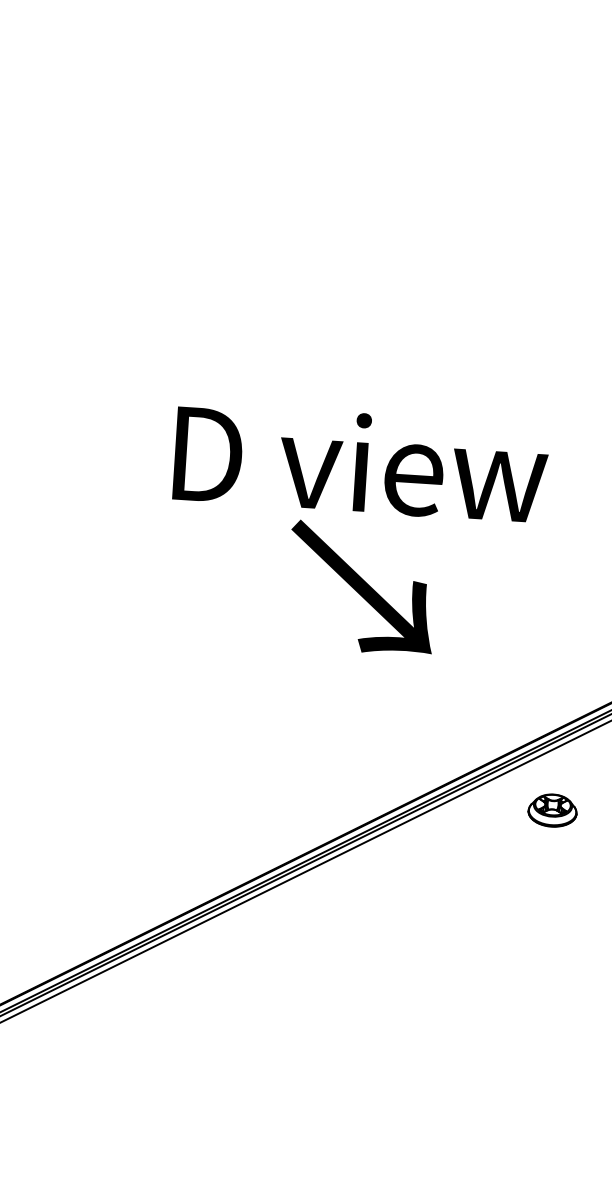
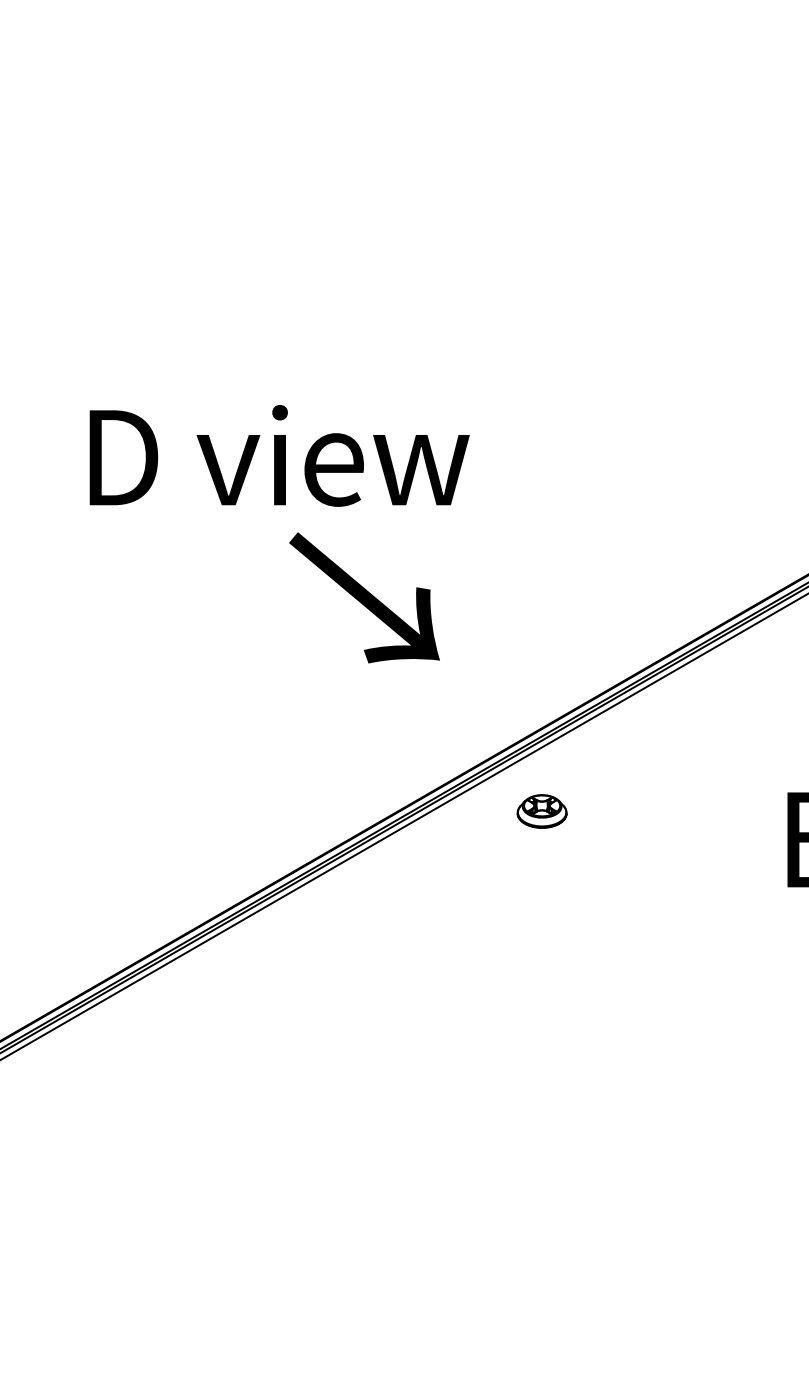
text: (361, 462) -> (279, 455), moved
text: (361, 587) -> (364, 597), moved

